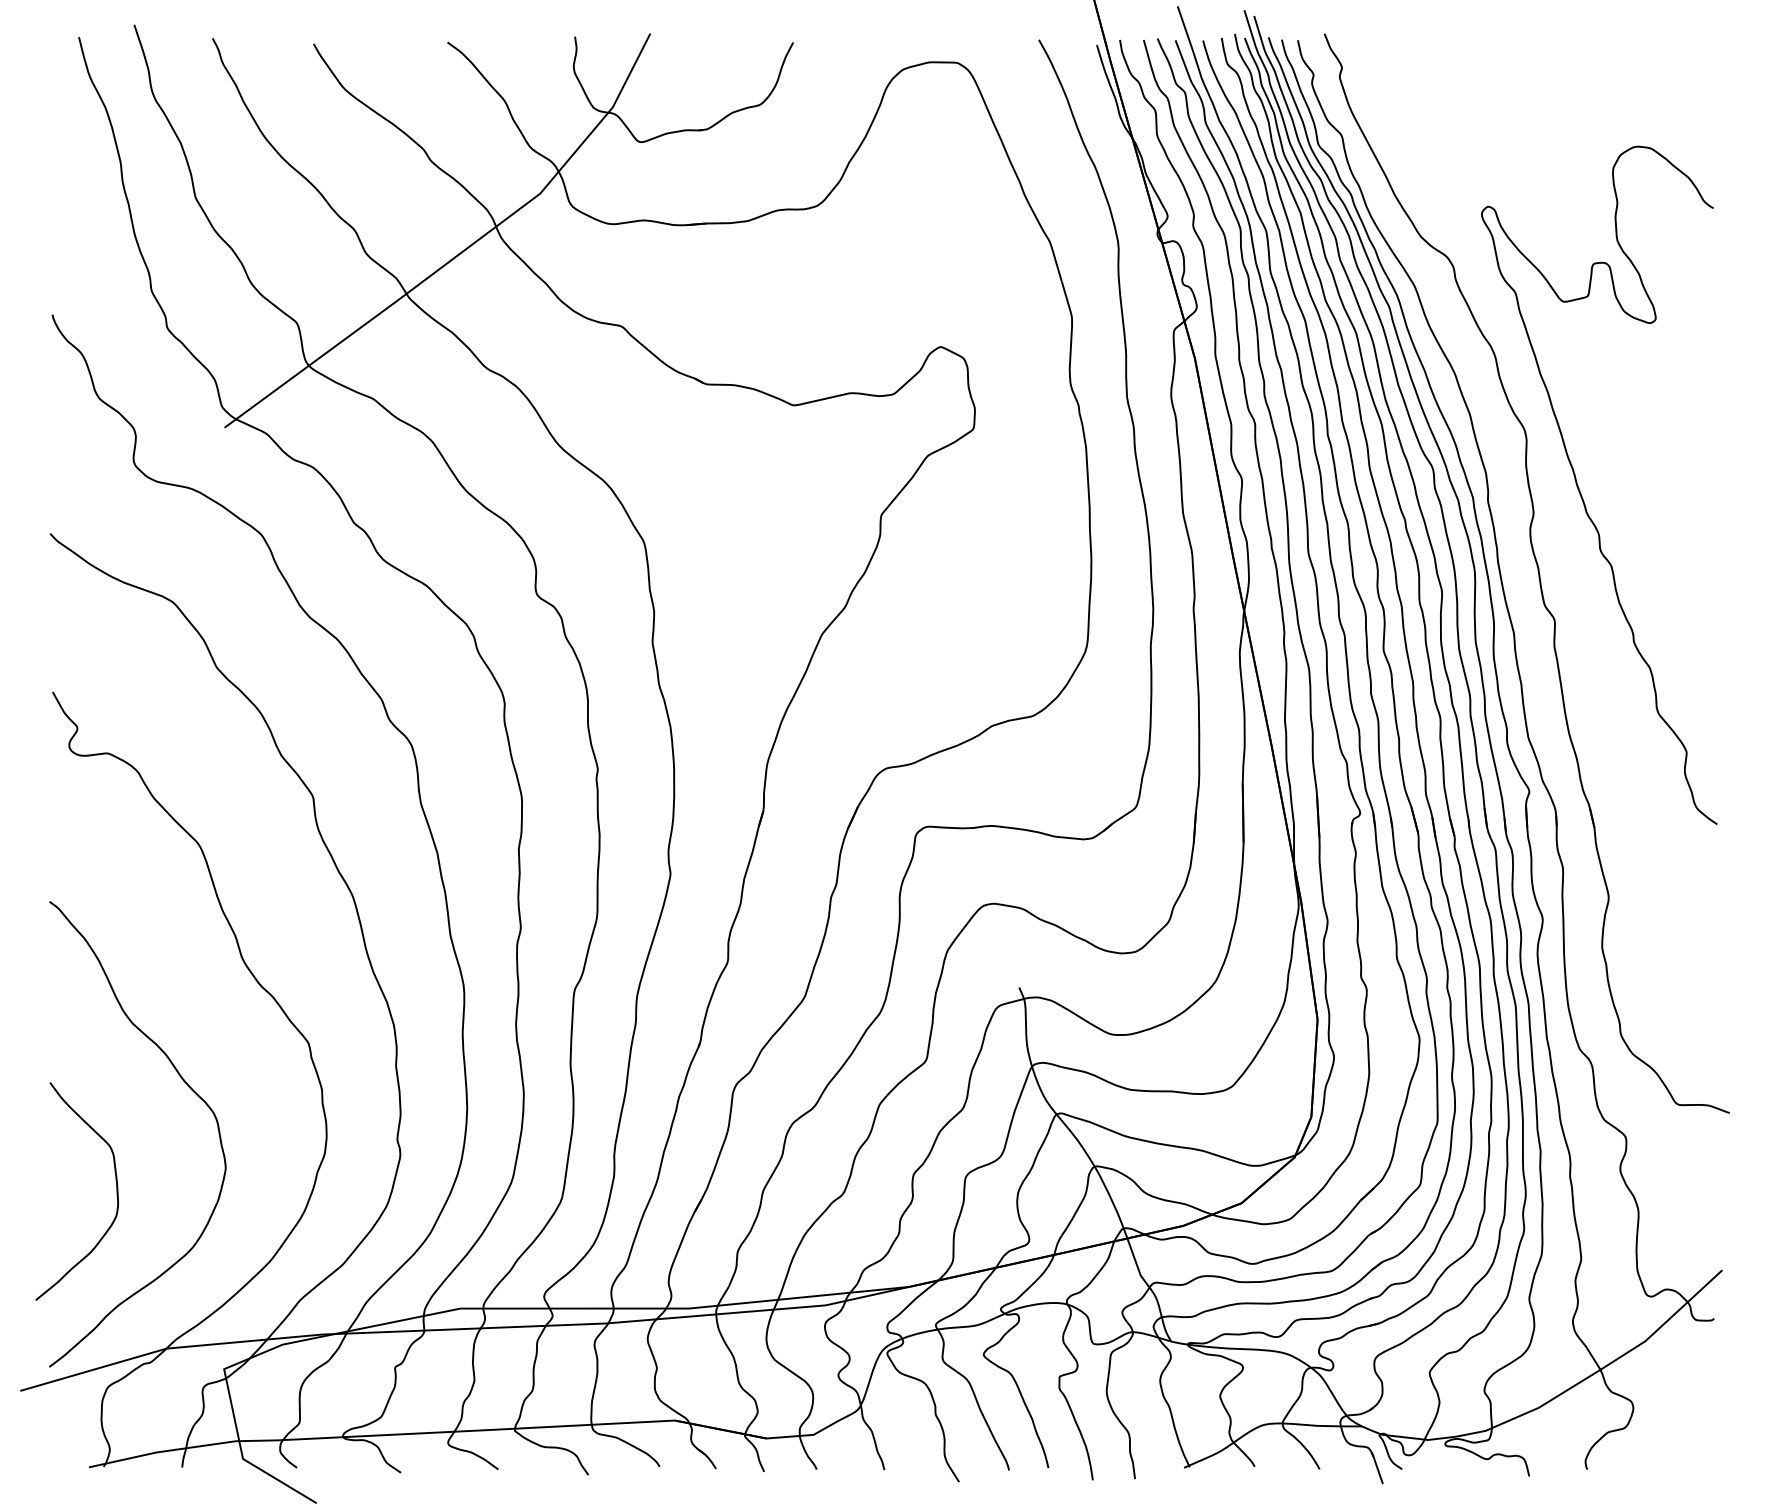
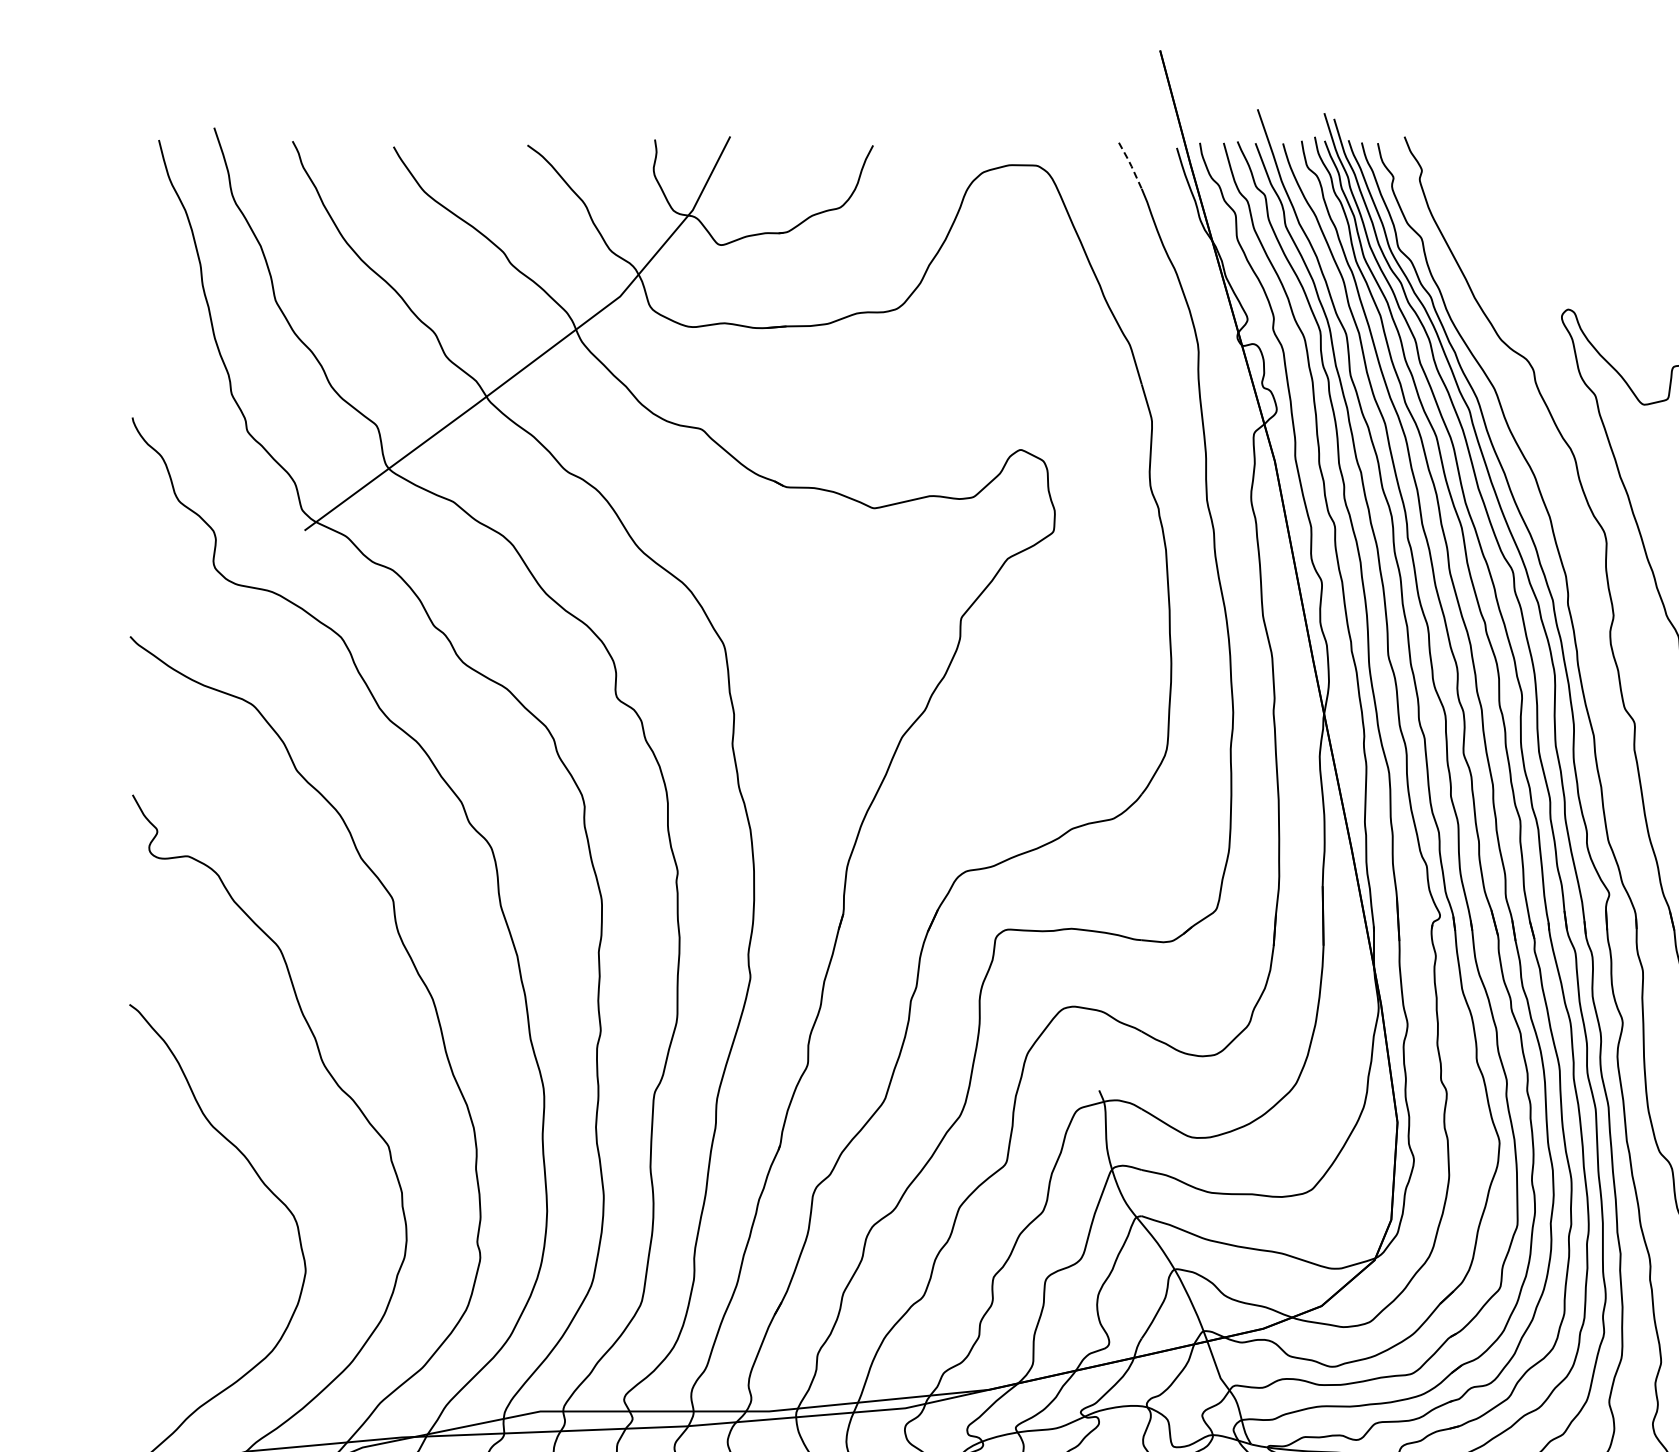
line: (1051, 62) -> (1131, 165), solid -> dashed
curve: (116, 1191) -> (196, 1294), removed

